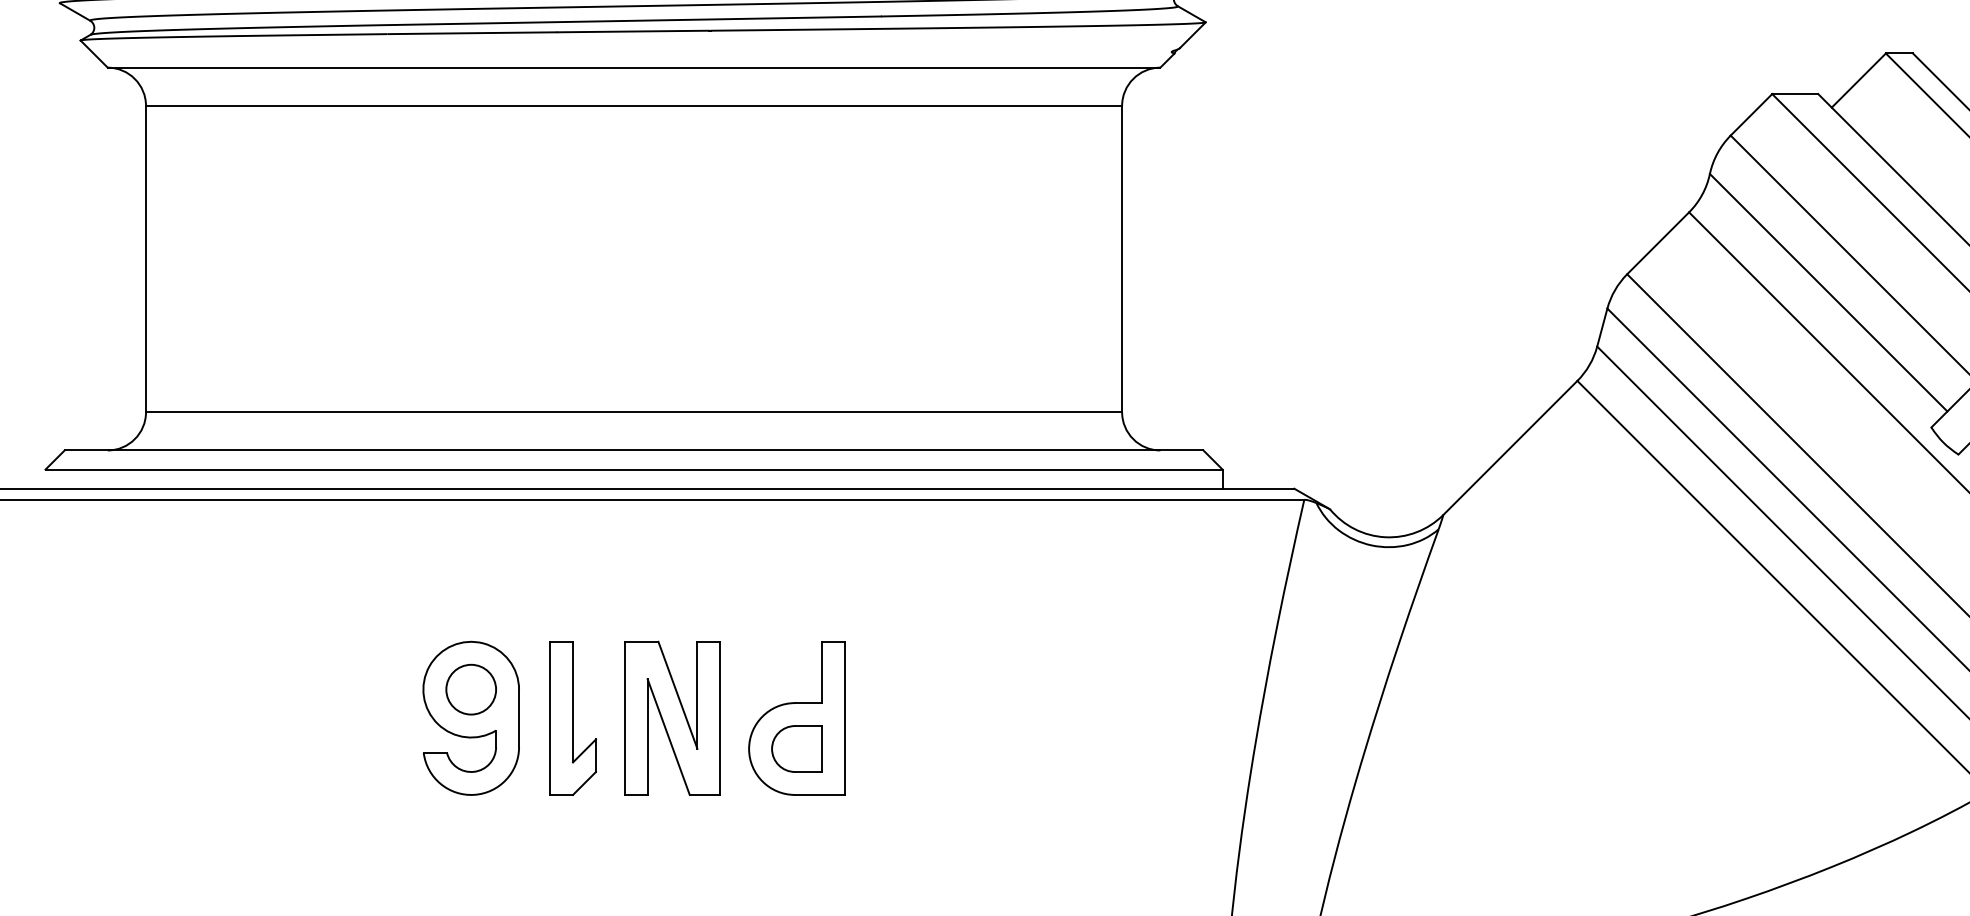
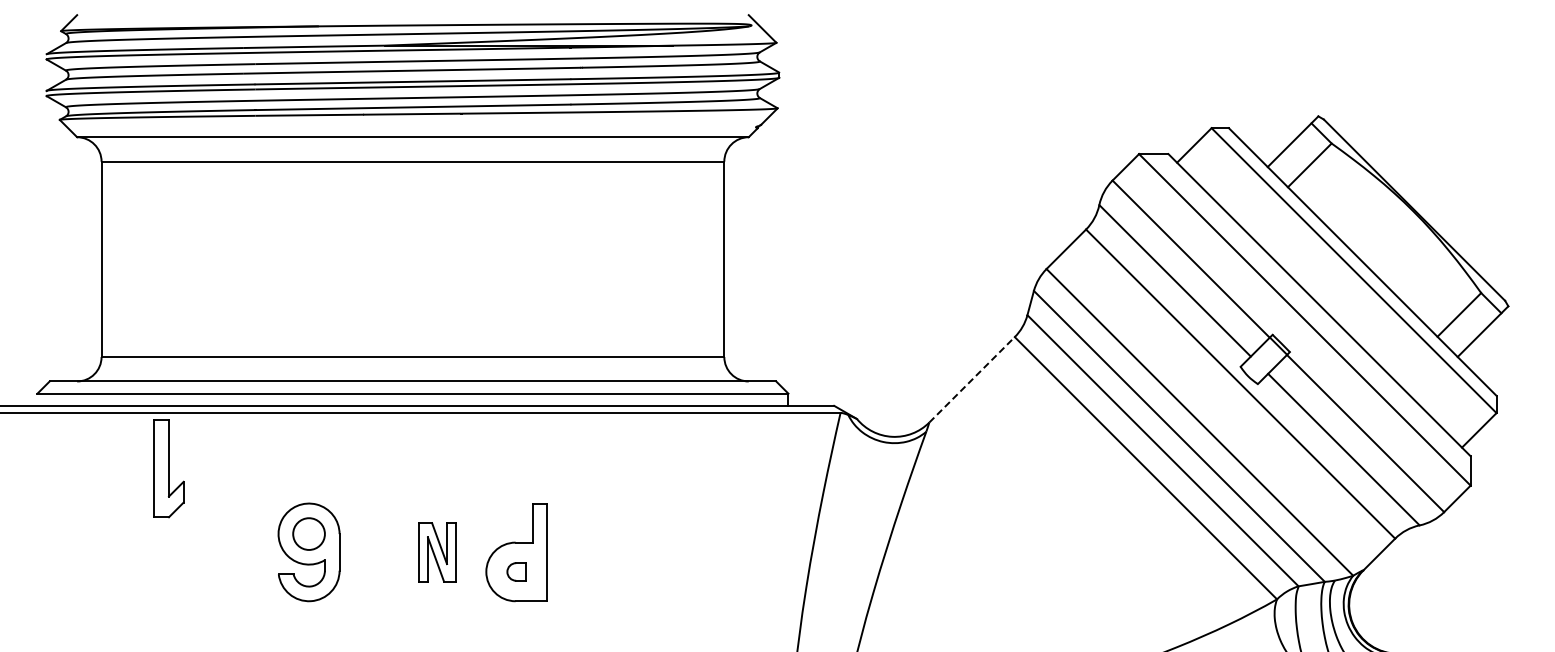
line: (1511, 447) -> (972, 379), solid -> dashed
part: (572, 718) -> (168, 468), moved
part: (672, 718) -> (437, 552), size x0.6
part: (796, 748) -> (516, 571), size x0.6

